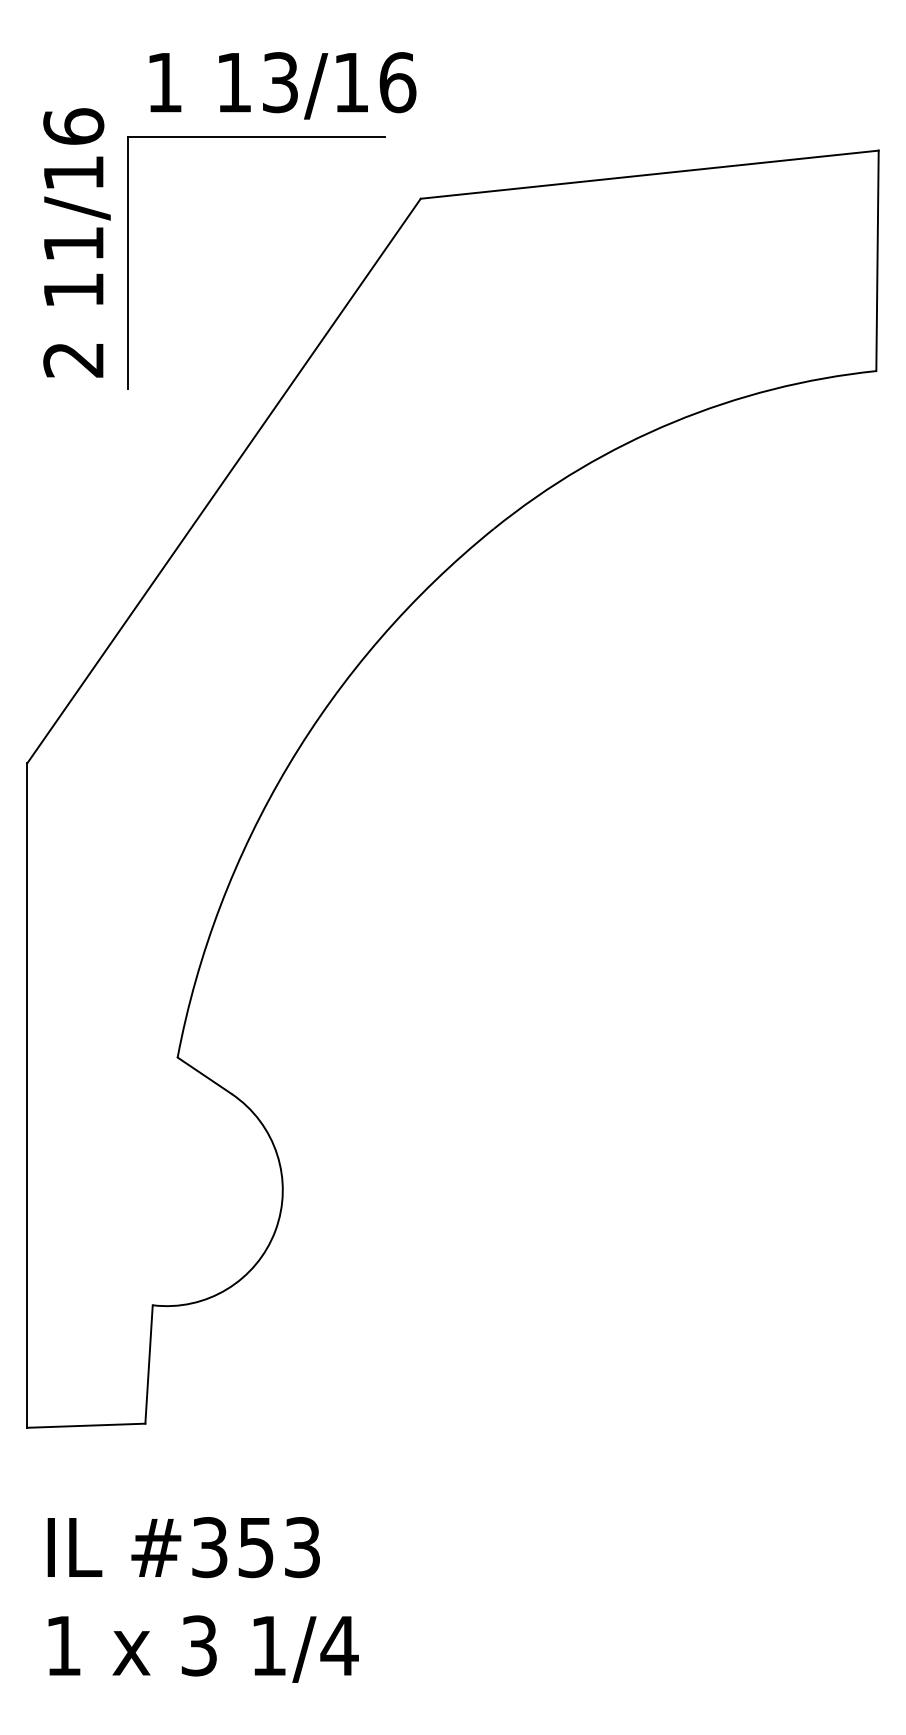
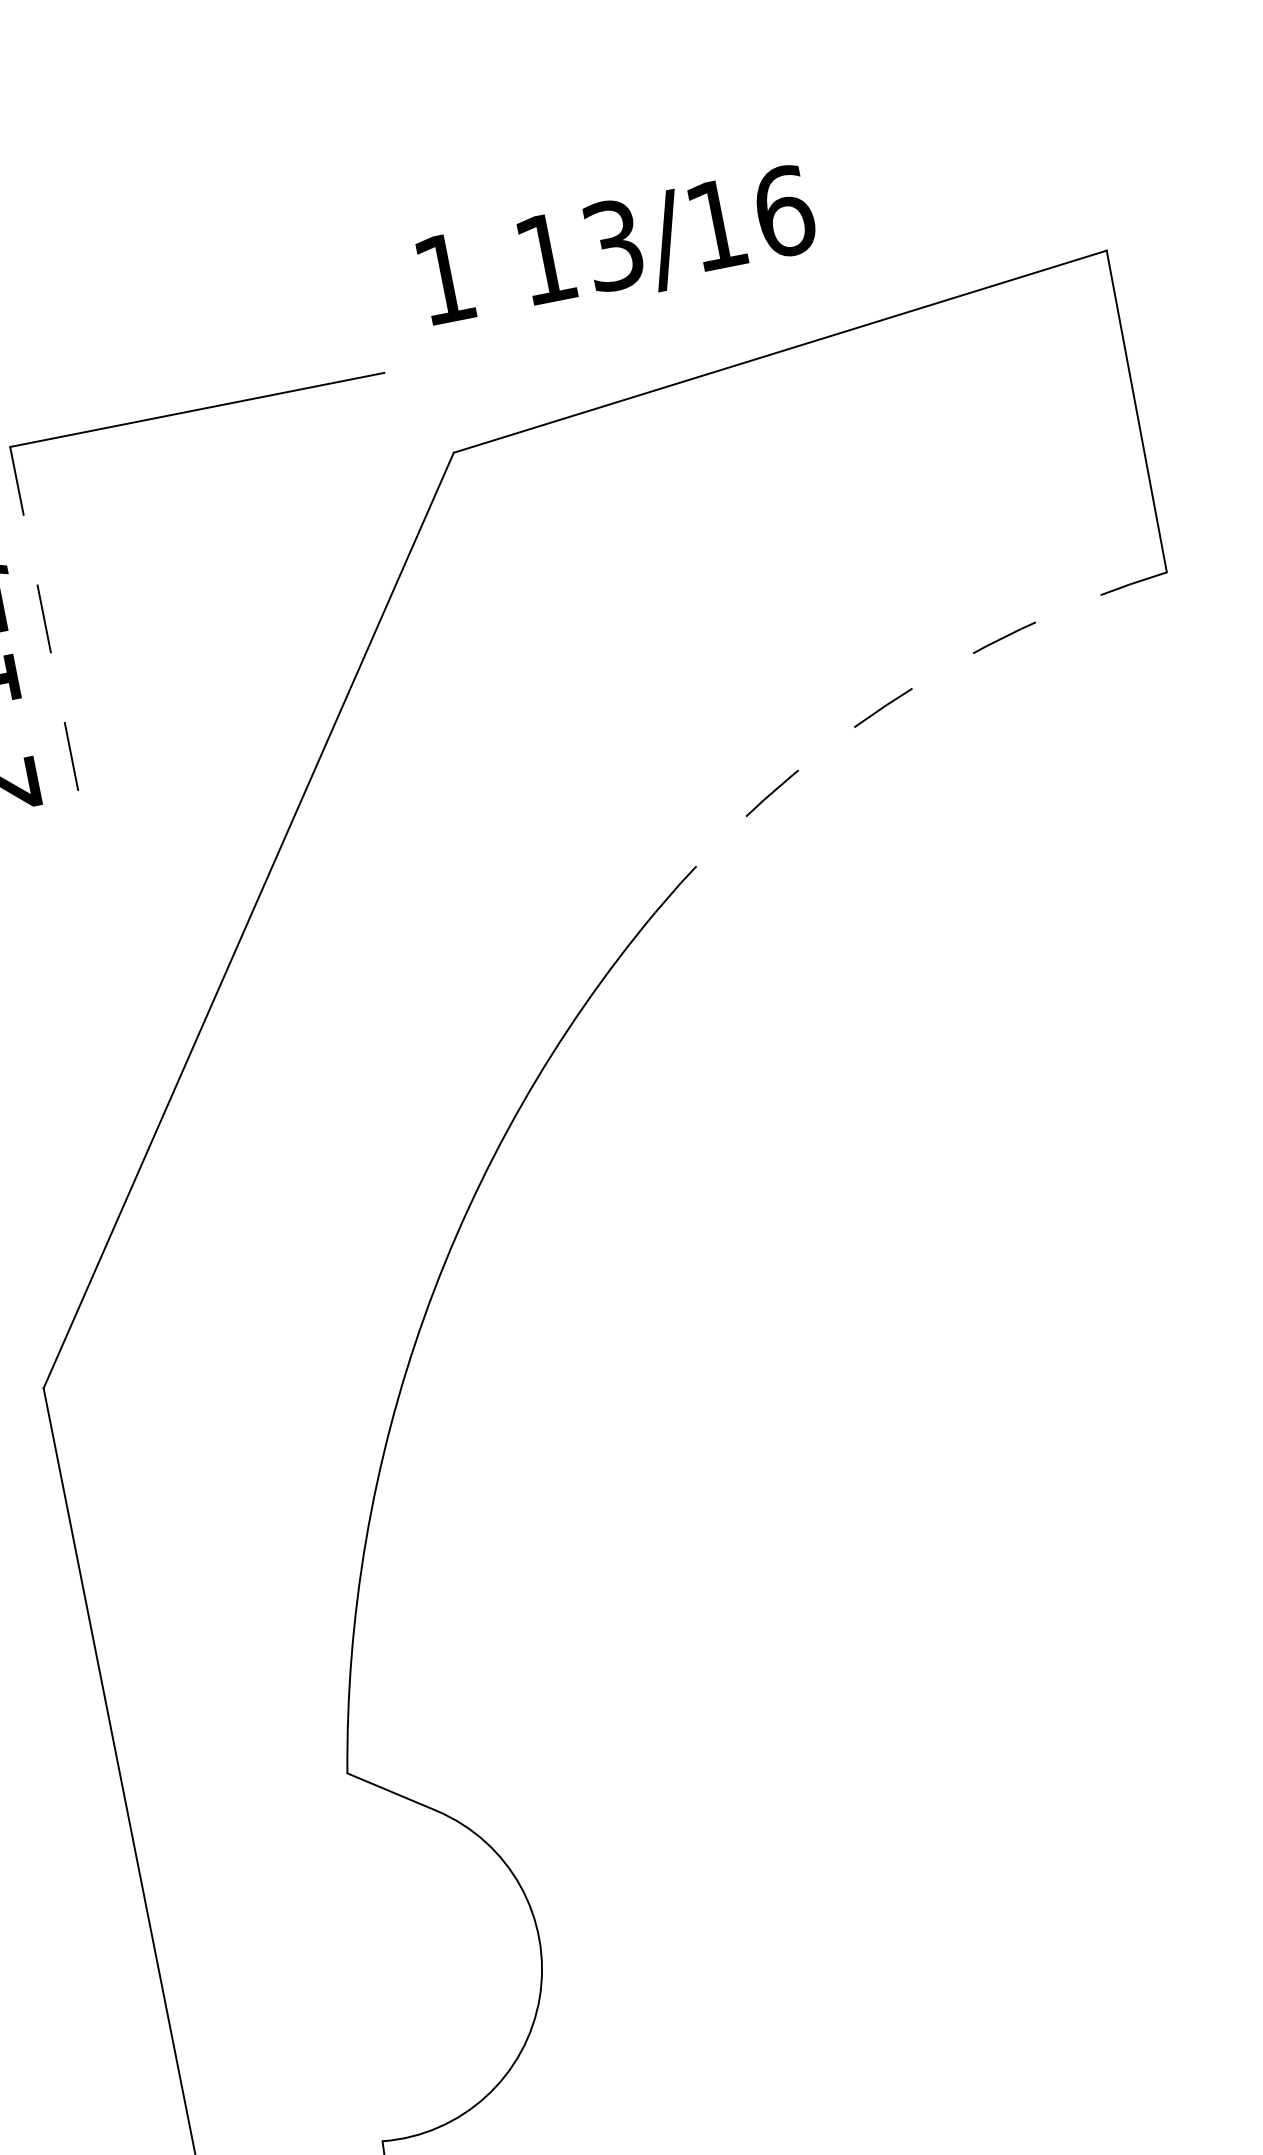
text: (282, 85) -> (617, 248), moved
line: (128, 263) -> (46, 631), solid -> dashed
arc: (673, 422) -> (886, 705), solid -> dashed

